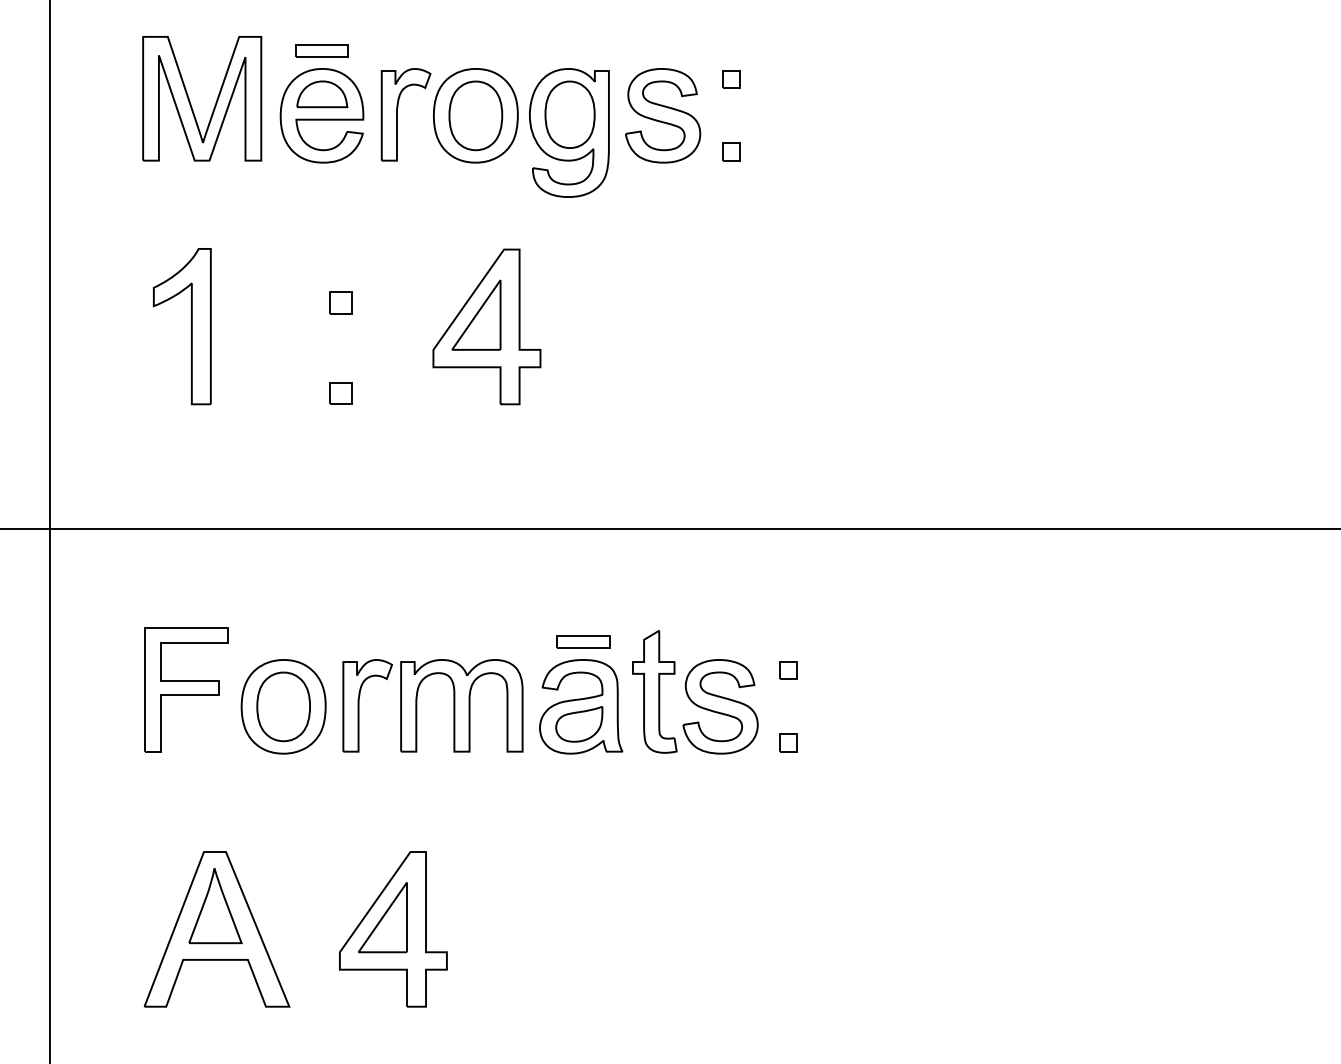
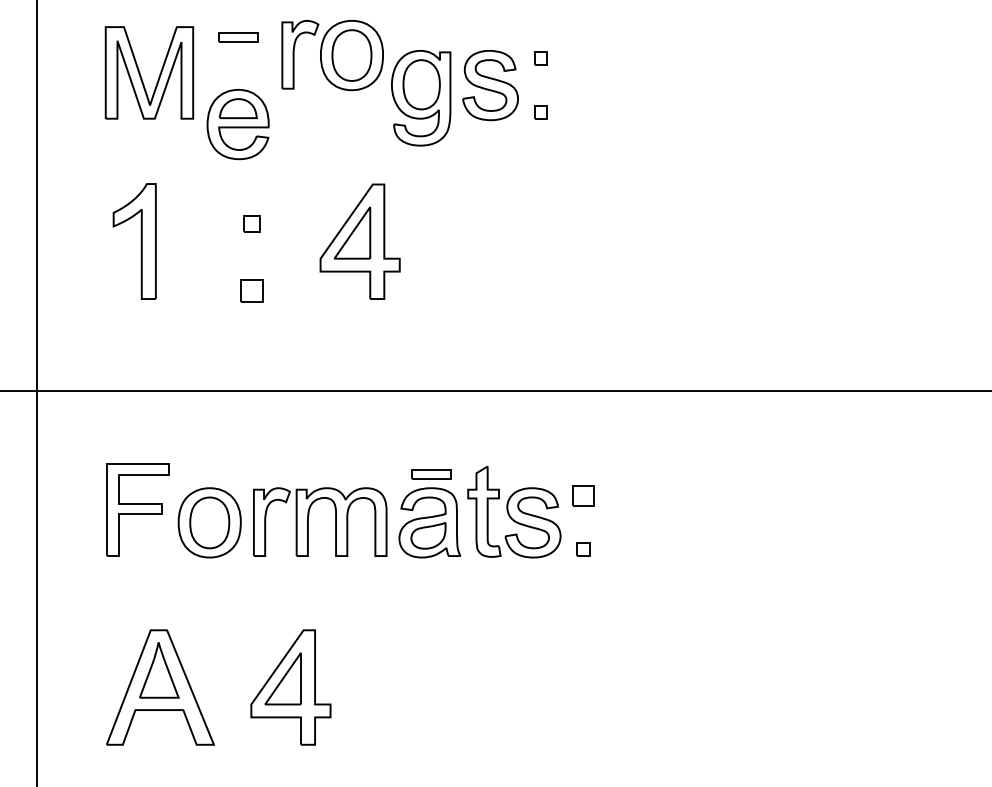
part: (321, 115) -> (237, 124), moved
part: (449, 115) -> (332, 55), moved
part: (340, 392) -> (251, 290), size x1.4
part: (788, 671) -> (583, 496), size x1.6

